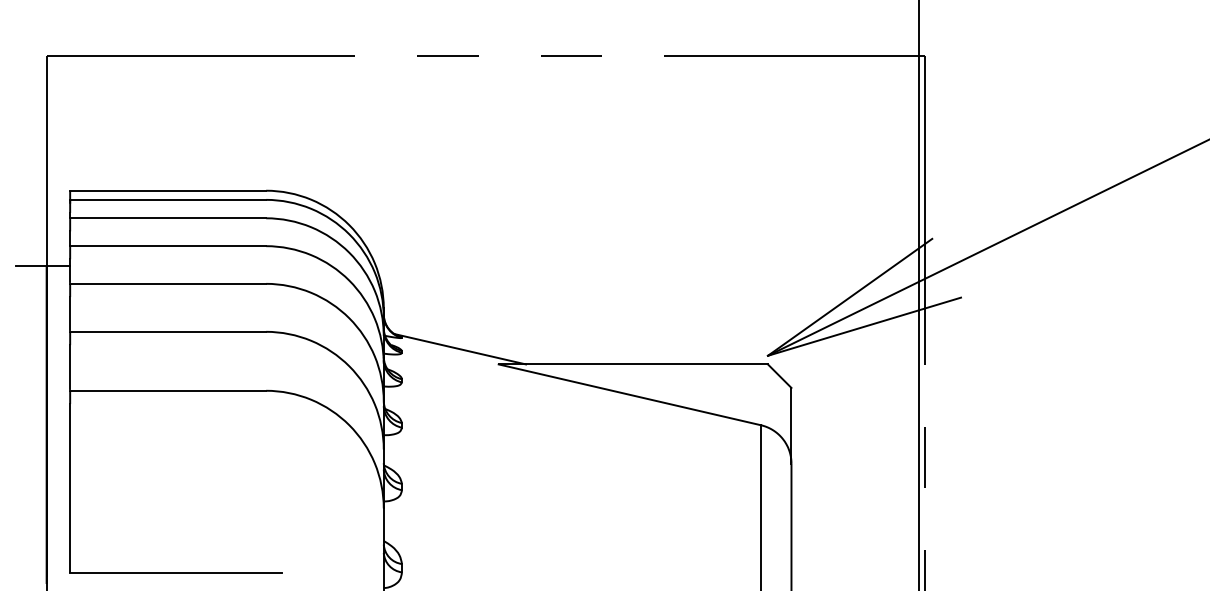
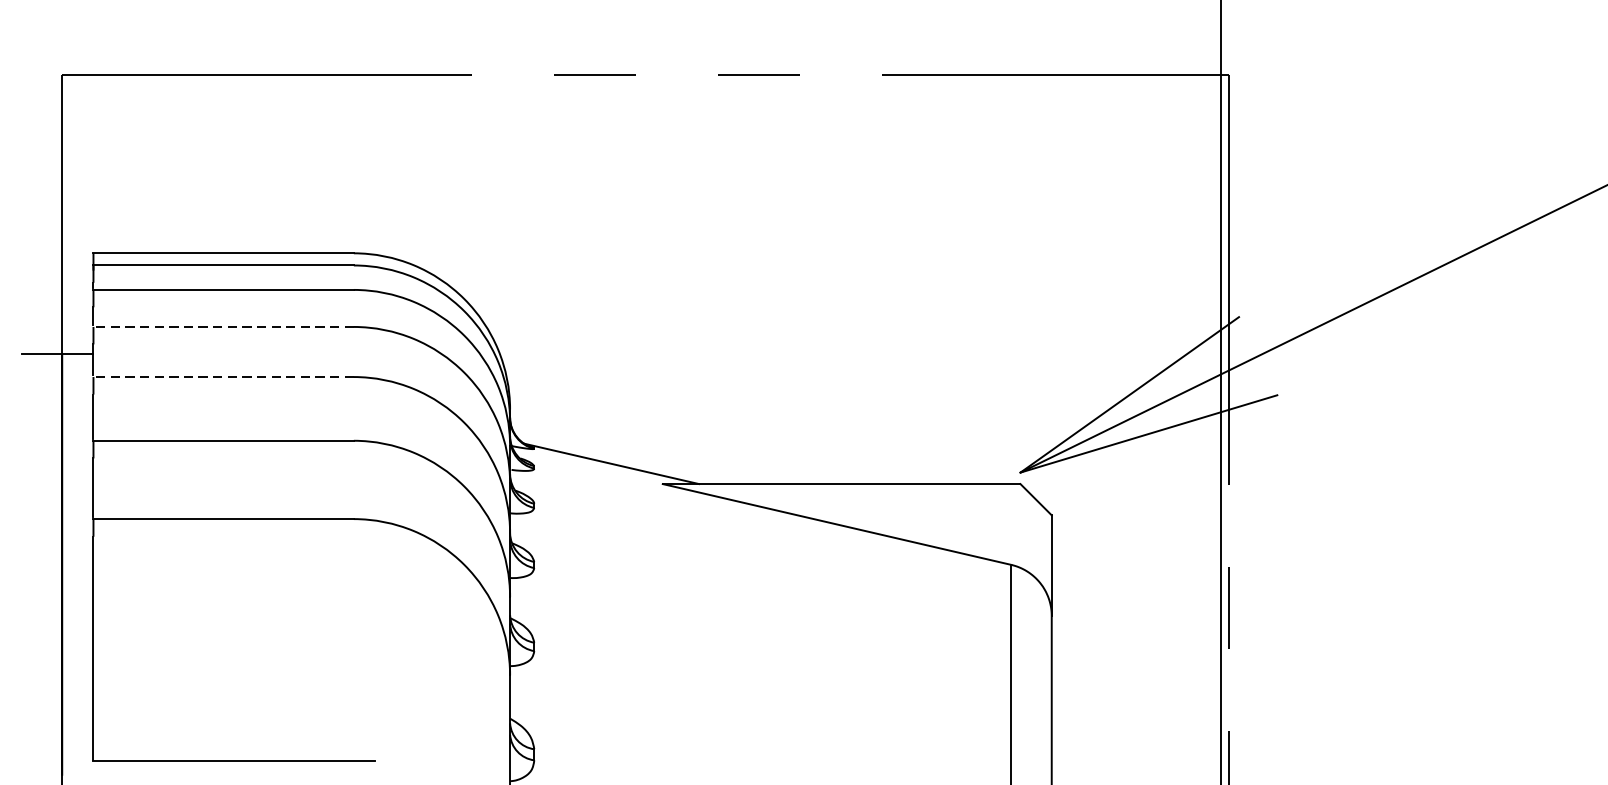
line: (167, 246) -> (222, 327), solid -> dashed
line: (167, 283) -> (222, 376), solid -> dashed

